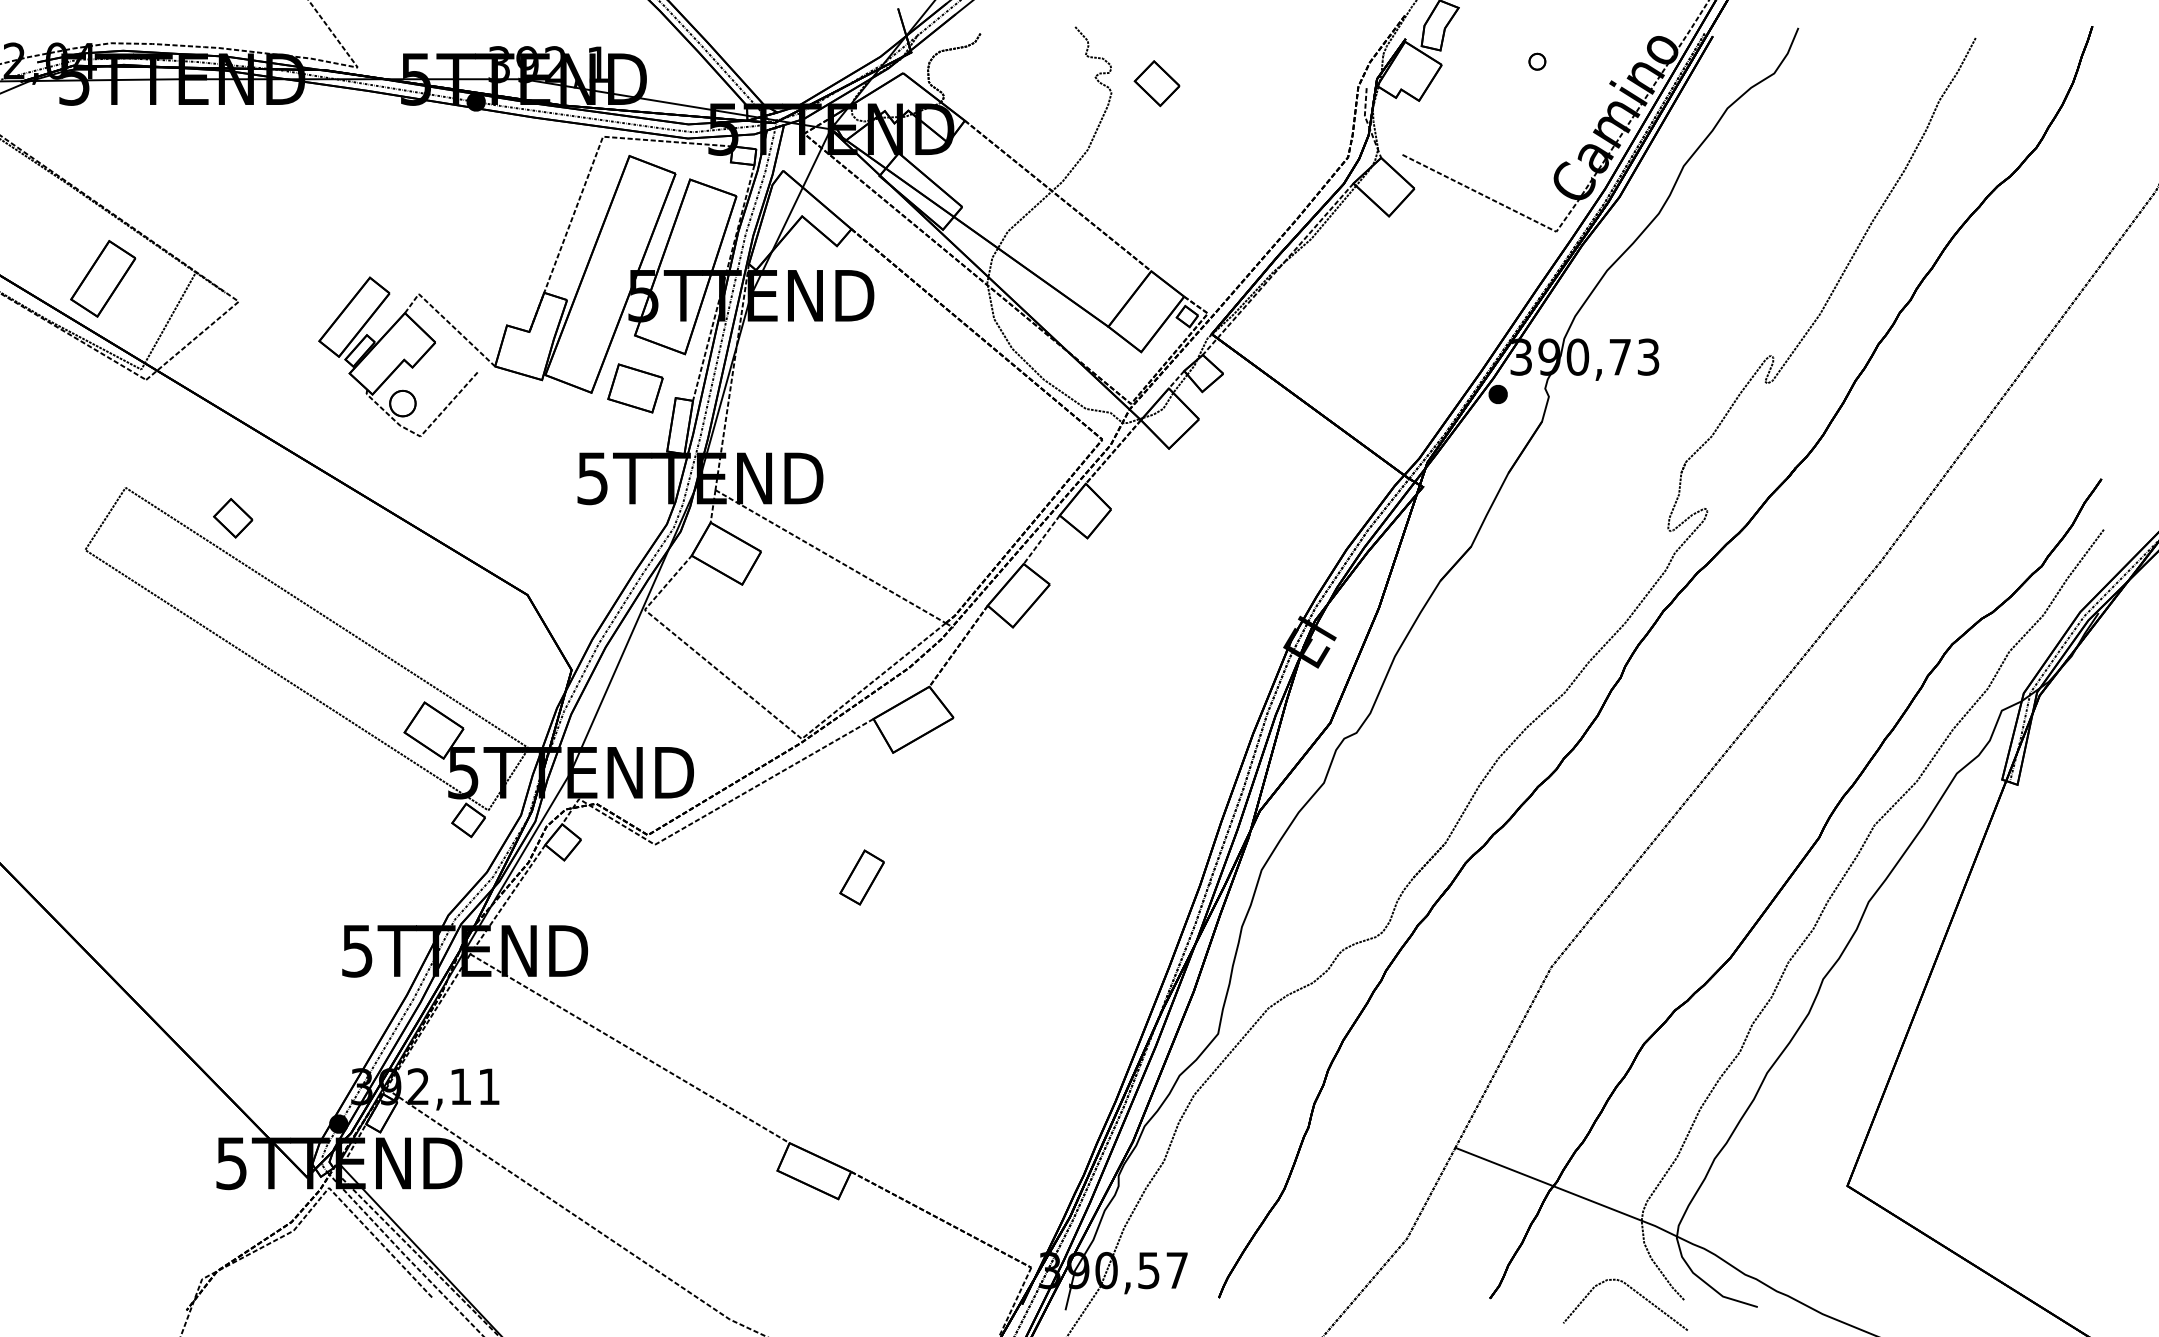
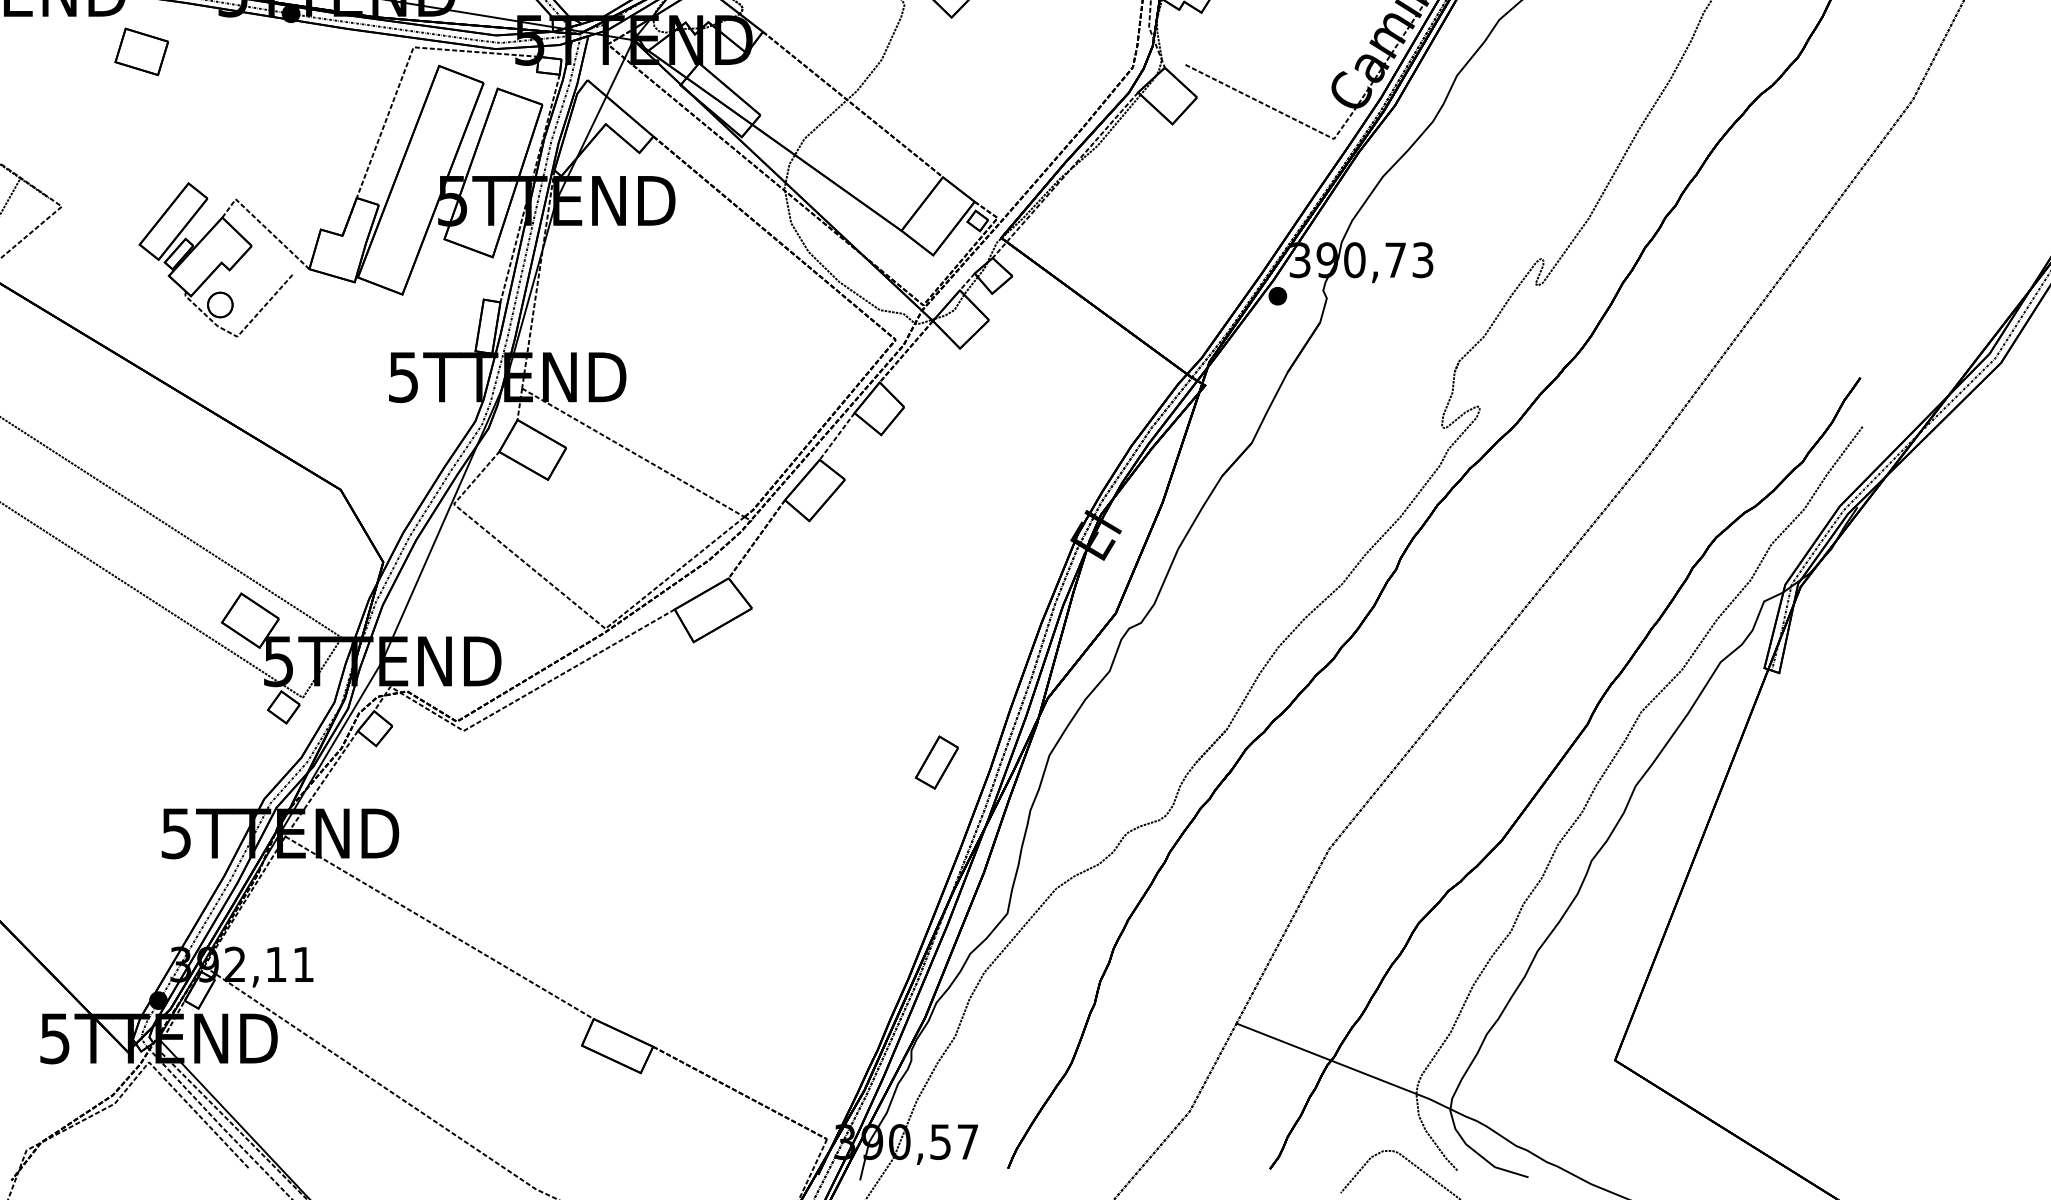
part: (635, 388) -> (141, 51), moved
part: (233, 518) -> (56, 415), removed
part: (861, 877) -> (936, 762), moved

